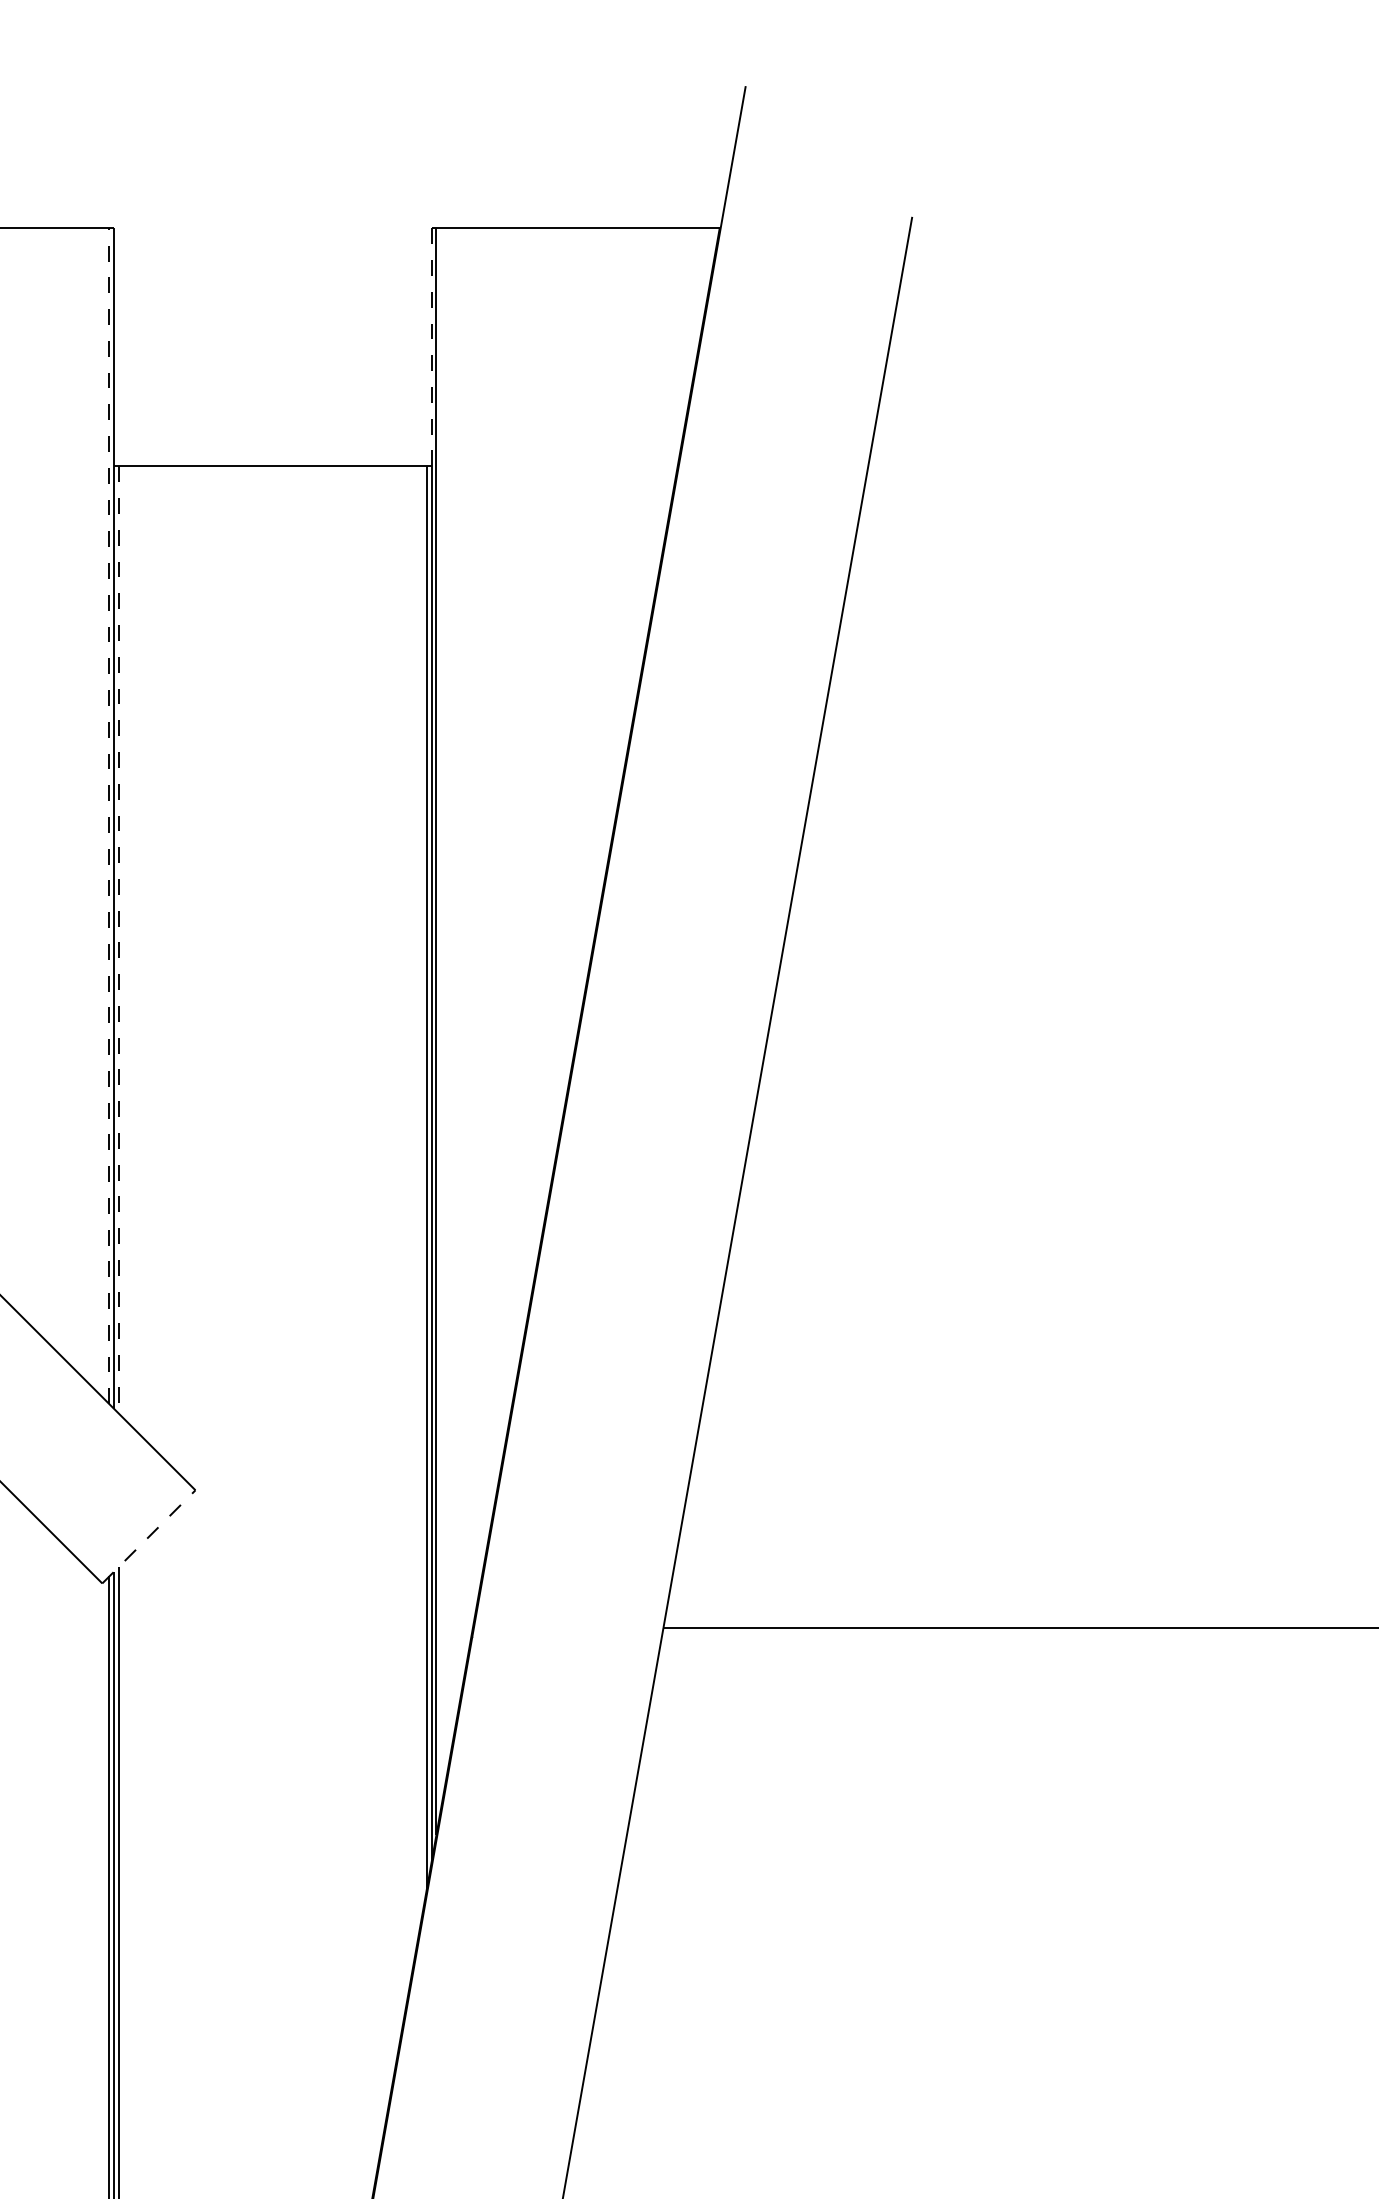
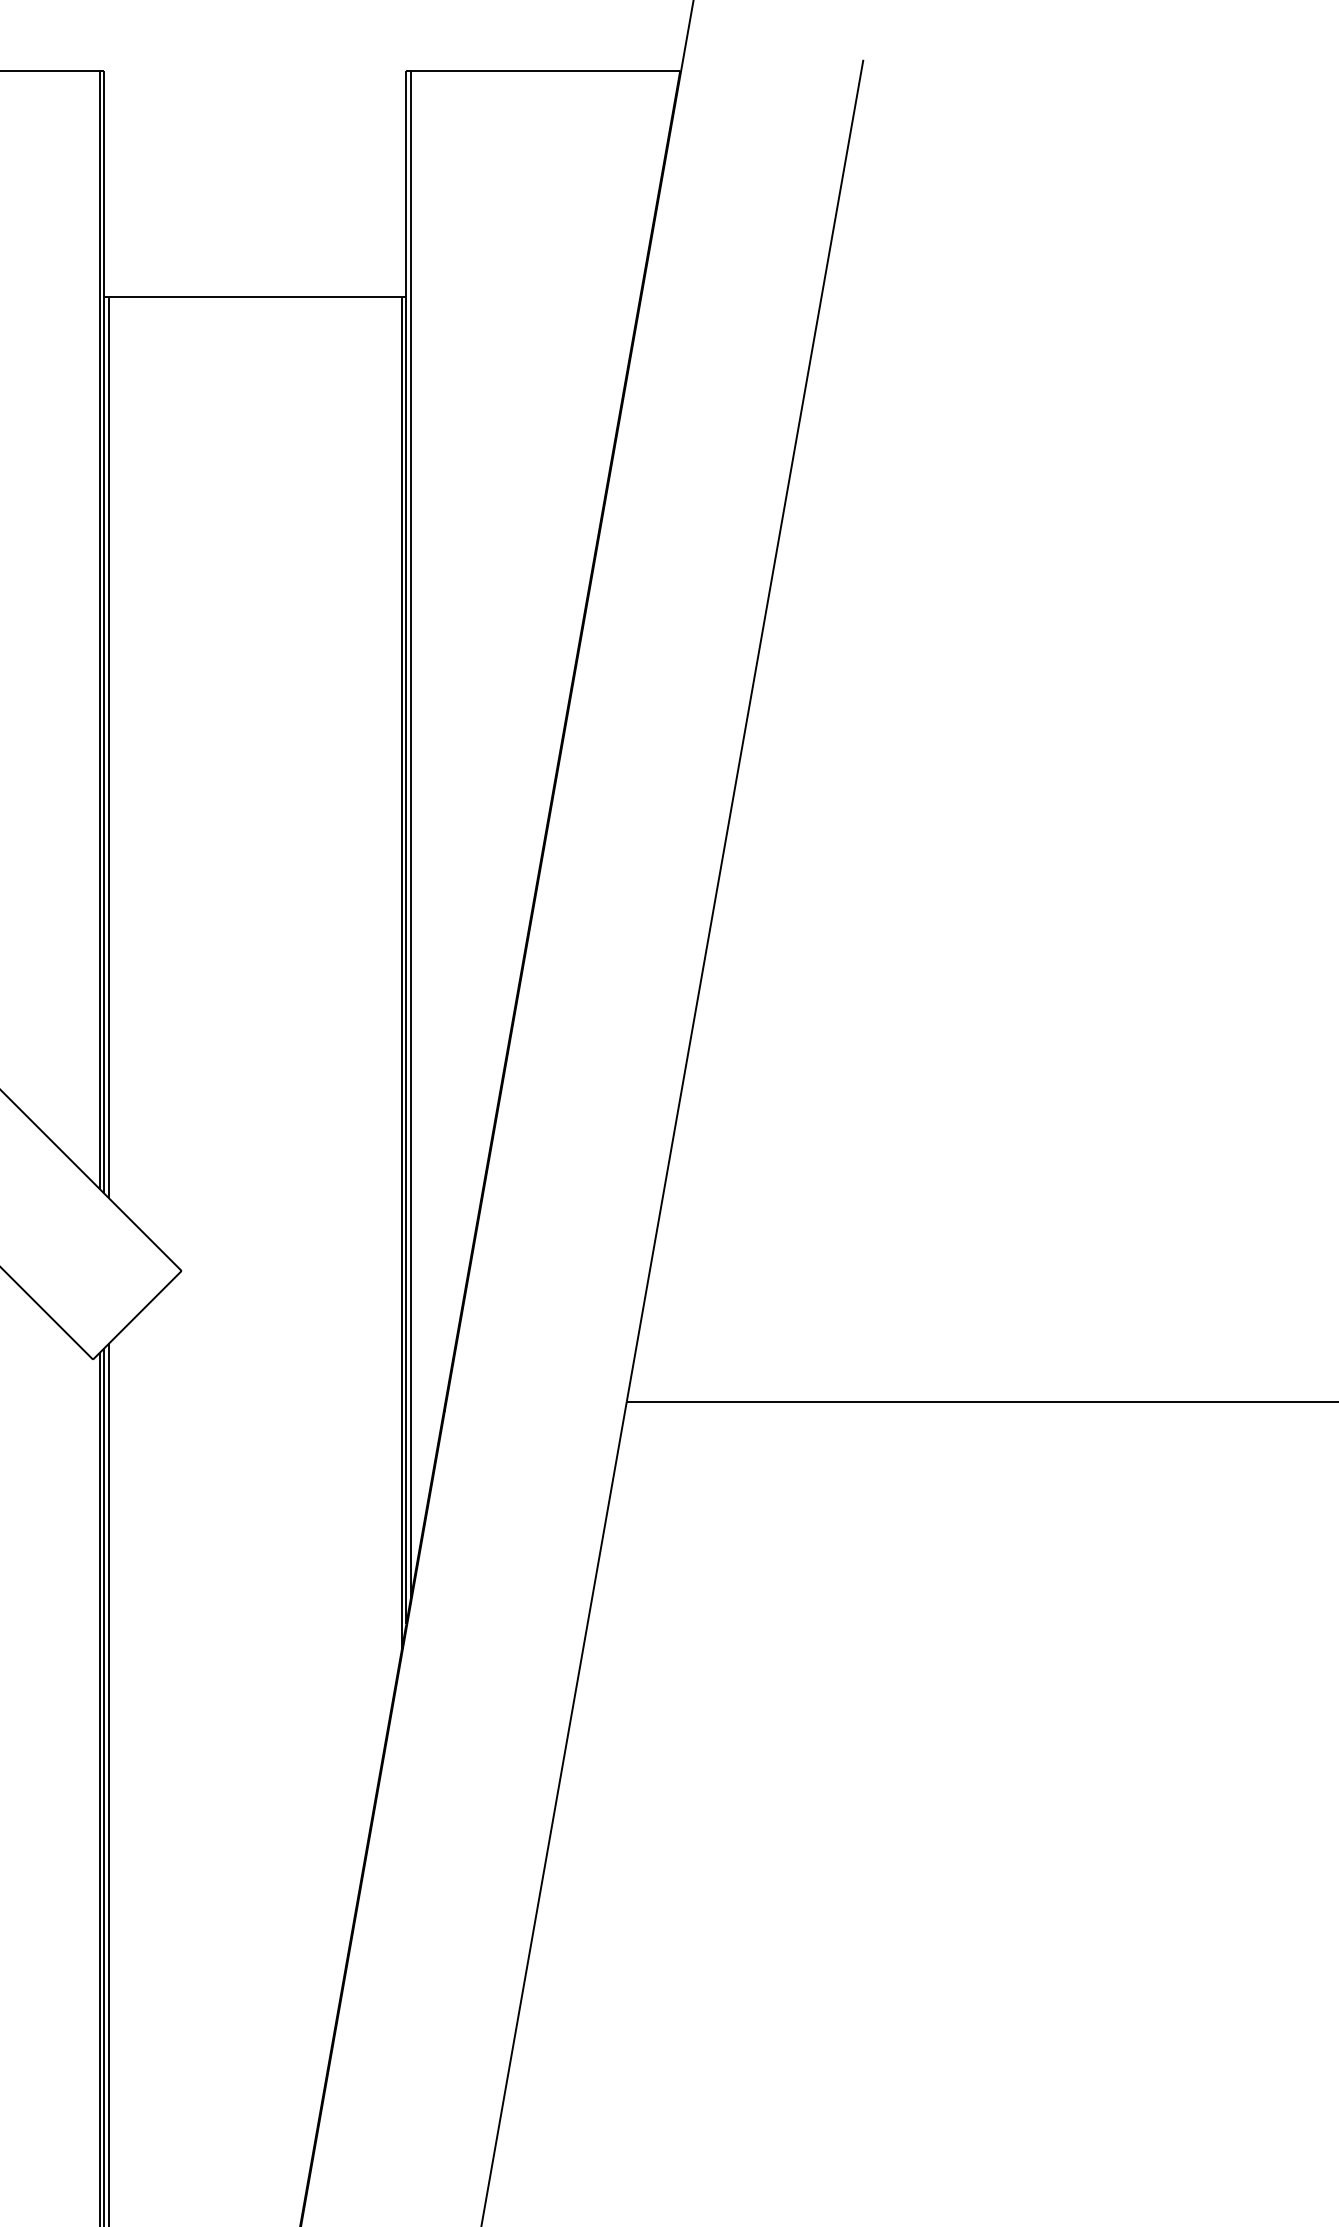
line: (431, 346) -> (406, 183), dashed -> solid
line: (109, 815) -> (99, 629), dashed -> solid
line: (118, 939) -> (108, 747), dashed -> solid
line: (149, 1537) -> (137, 1315), dashed -> solid

